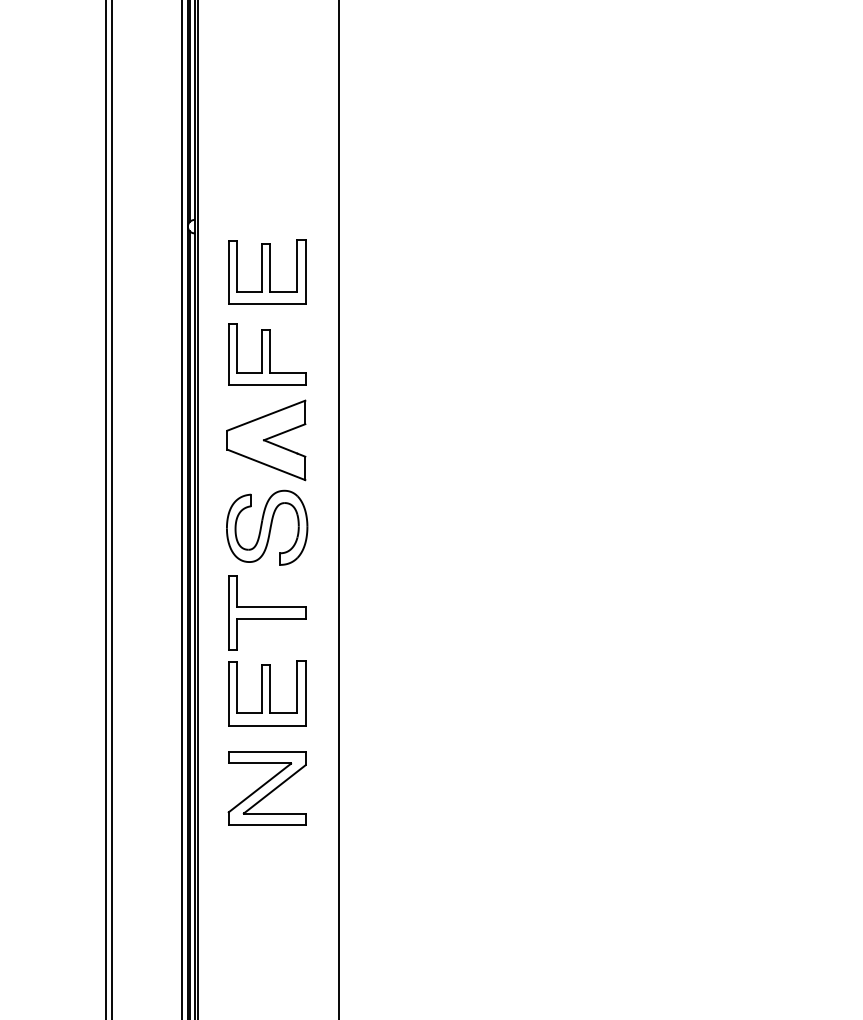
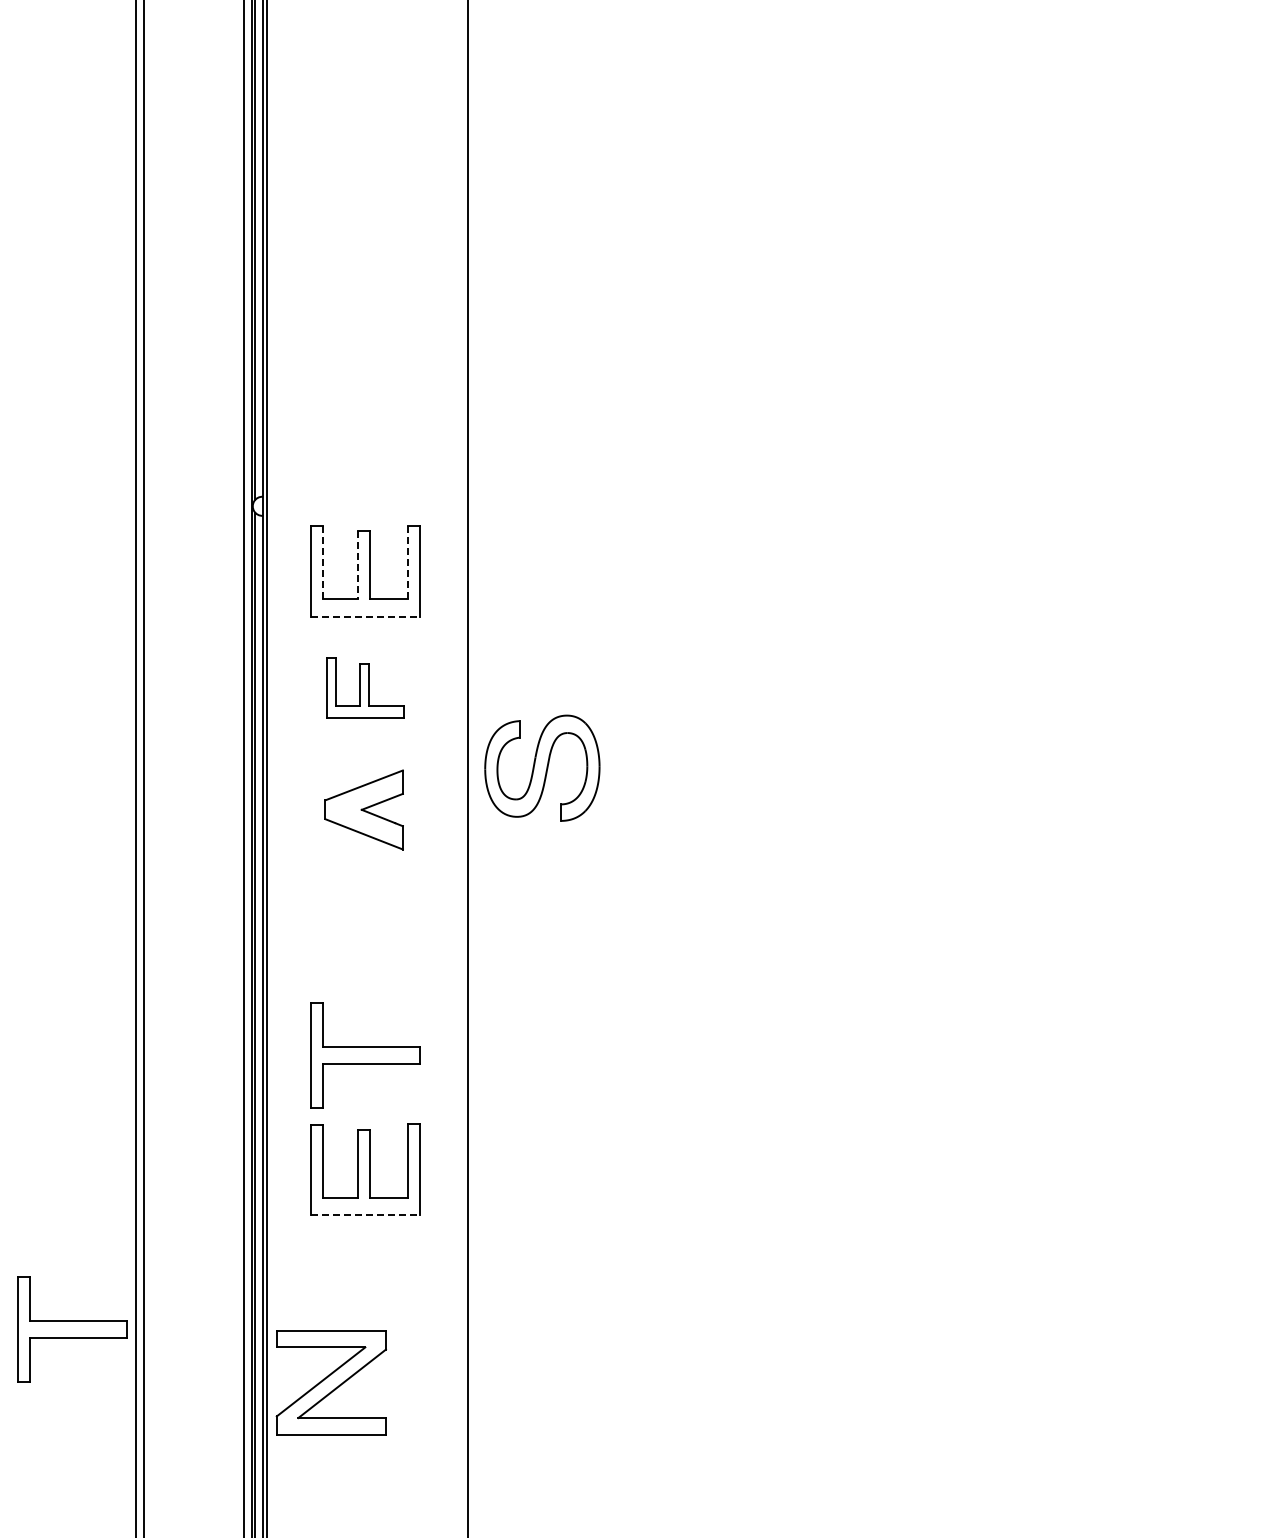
line: (237, 266) -> (323, 562), solid -> dashed
line: (296, 266) -> (407, 562), solid -> dashed
line: (261, 268) -> (357, 565), solid -> dashed
line: (267, 304) -> (365, 616), solid -> dashed
part: (267, 354) -> (365, 687), size x0.7
part: (265, 440) -> (363, 809), size x0.7
part: (267, 527) -> (542, 767), moved
line: (267, 725) -> (365, 1215), solid -> dashed
part: (266, 788) -> (330, 1382), moved
part: (61, 806) -> (72, 1329), added

